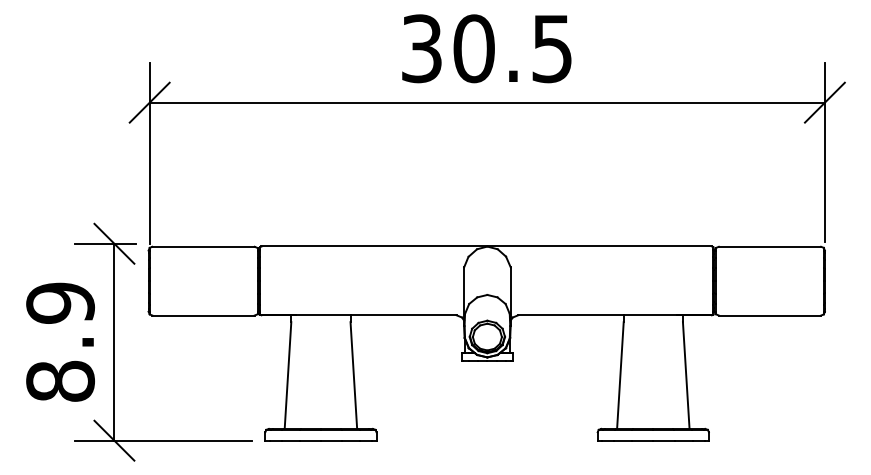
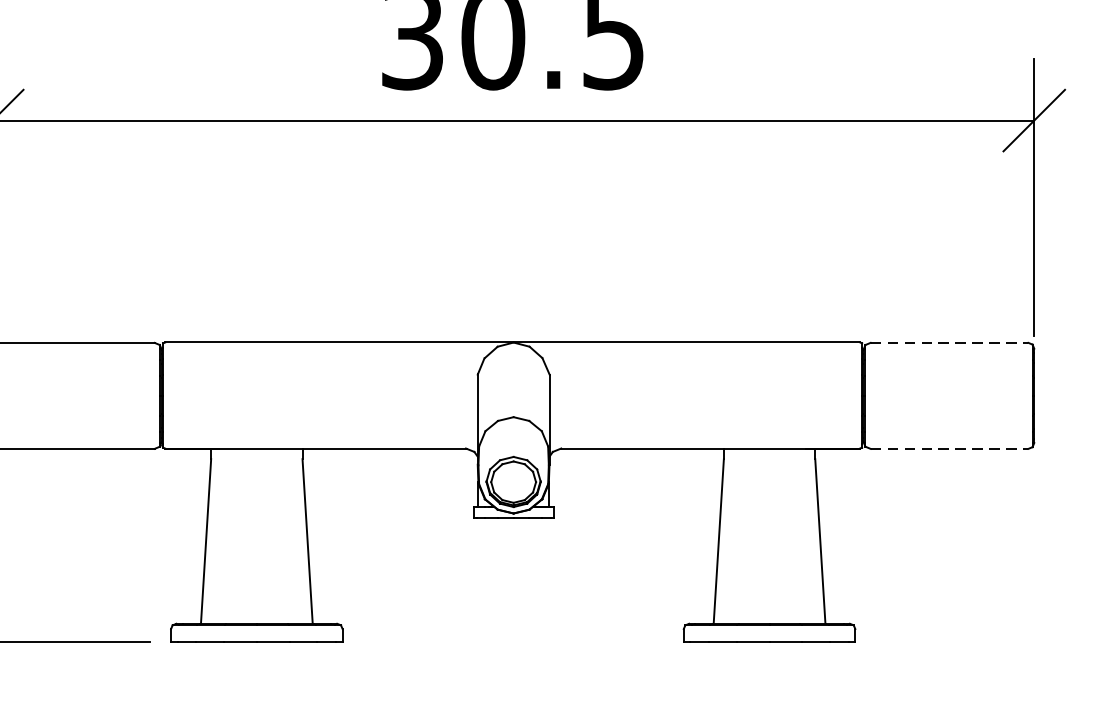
line: (770, 246) -> (950, 342), solid -> dashed
line: (770, 315) -> (950, 448), solid -> dashed

